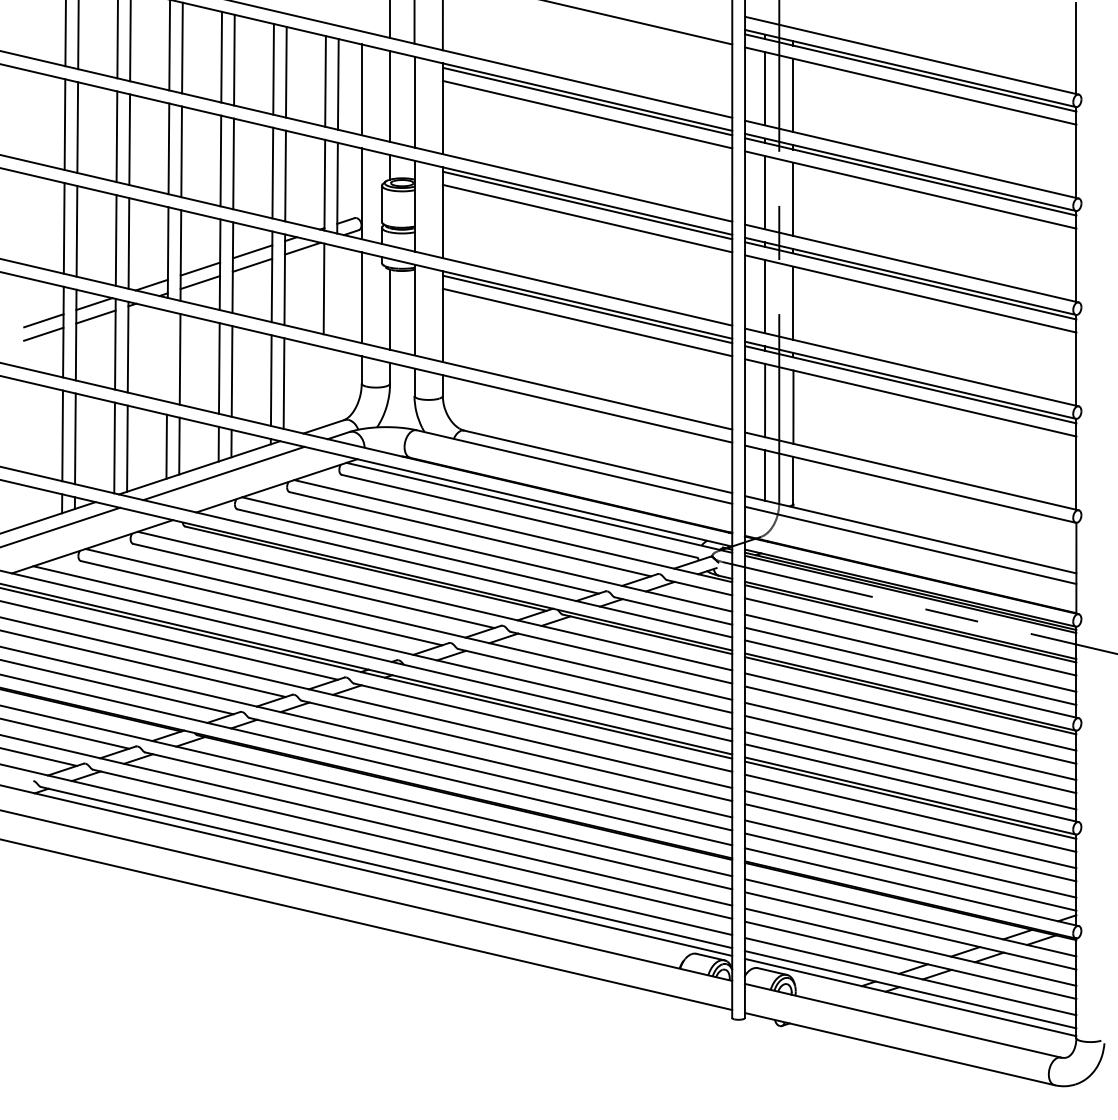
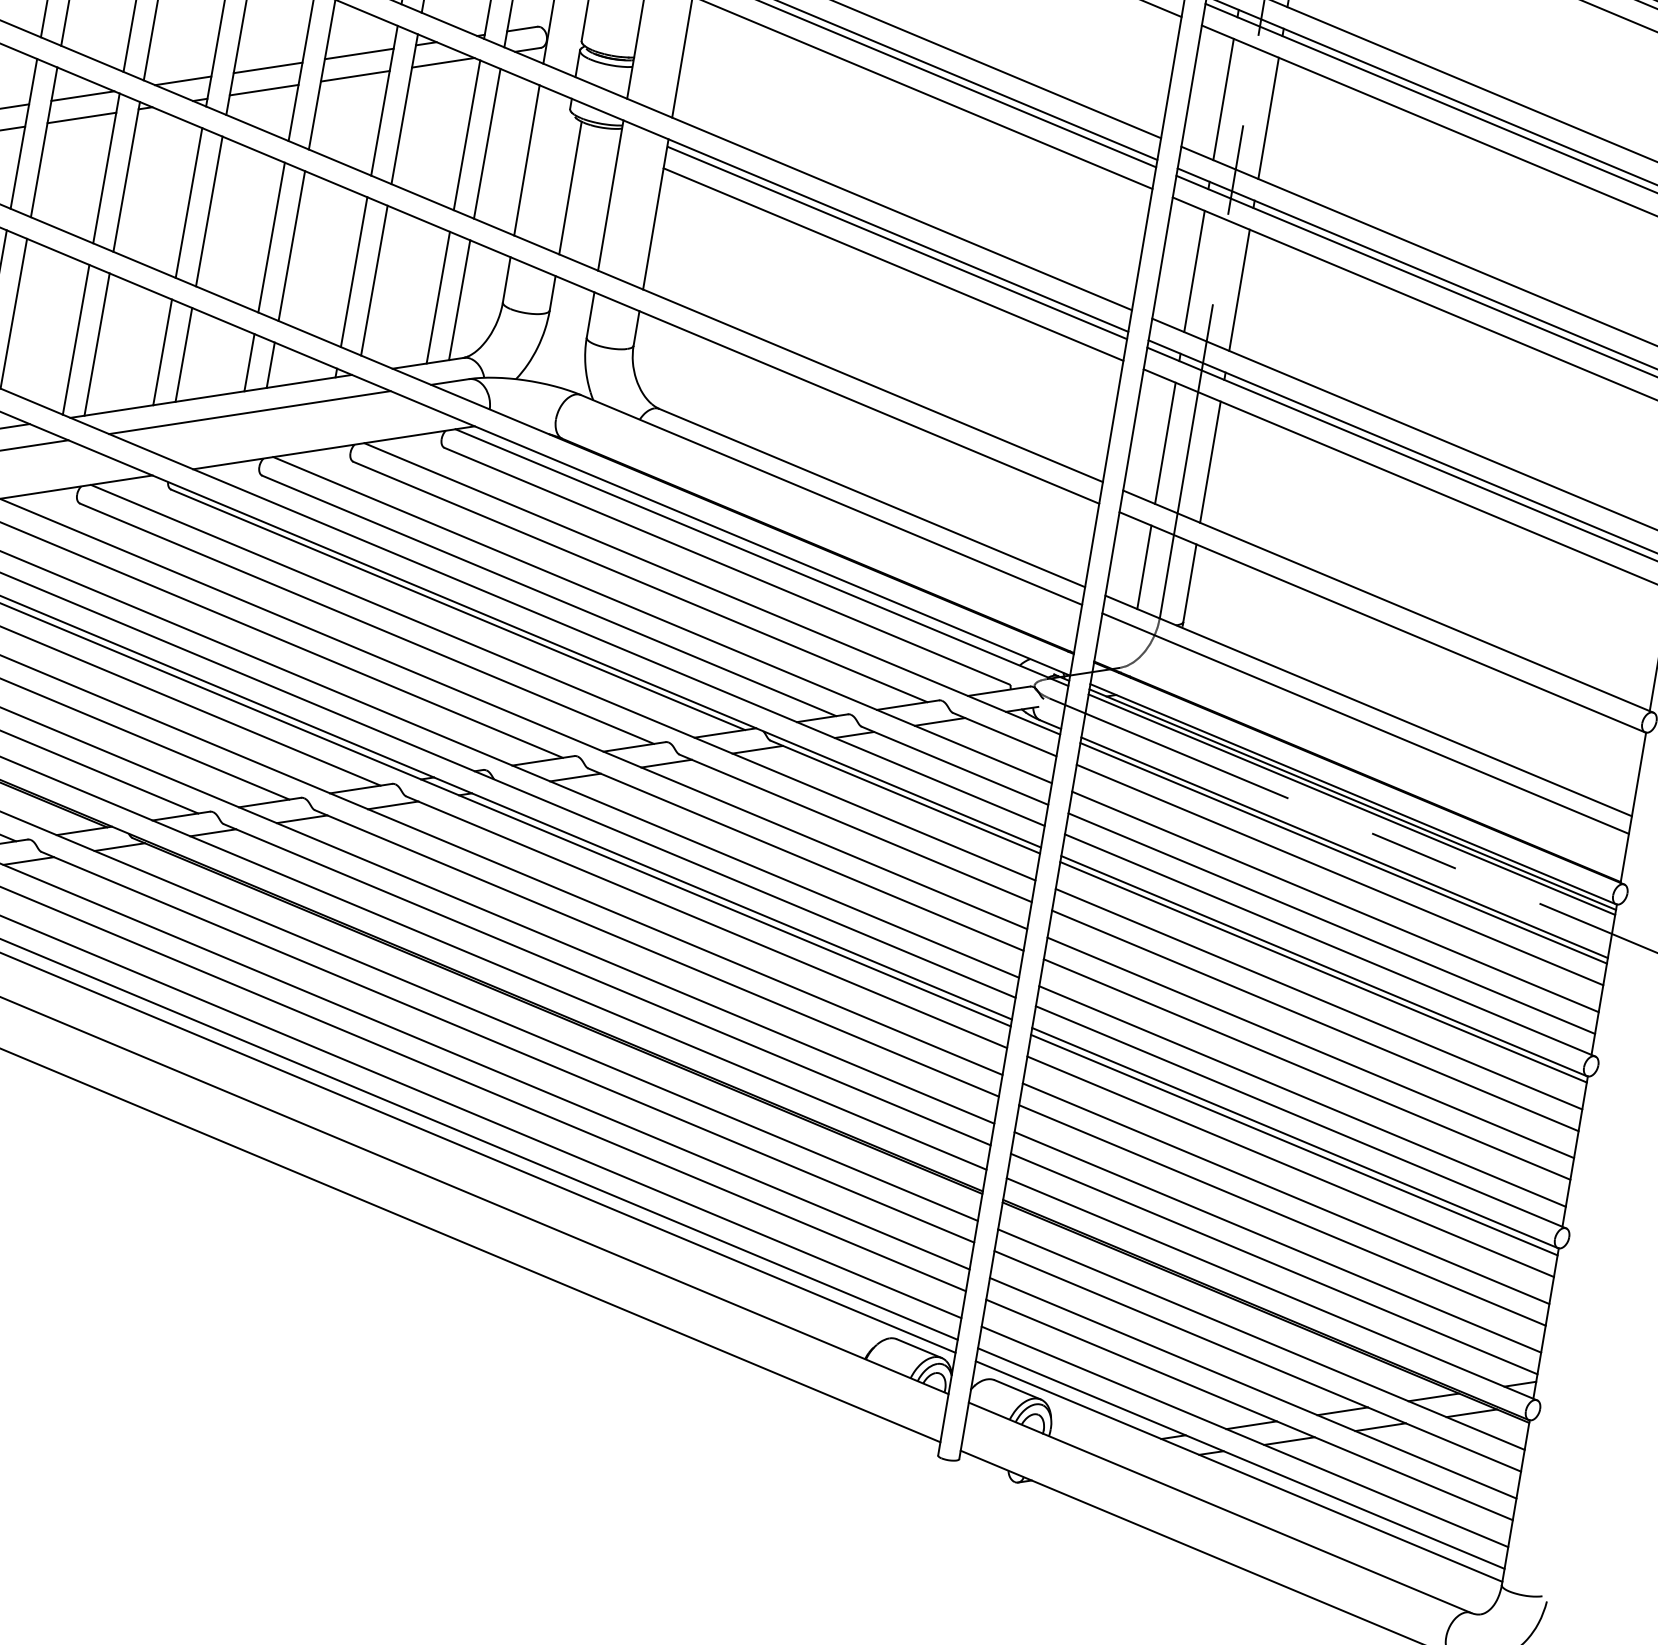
line: (336, 291) -> (486, 143), added
line: (167, 356) -> (189, 203), added
line: (335, 386) -> (458, 299), added
line: (323, 387) -> (438, 298), added

